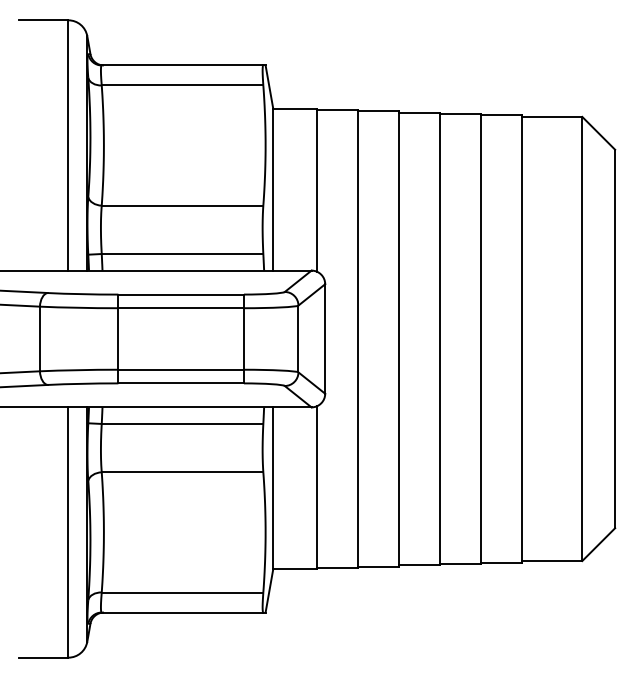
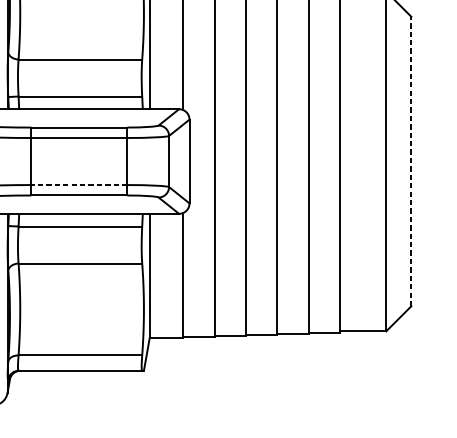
line: (615, 338) -> (411, 161), solid -> dashed
line: (181, 369) -> (79, 184), solid -> dashed

